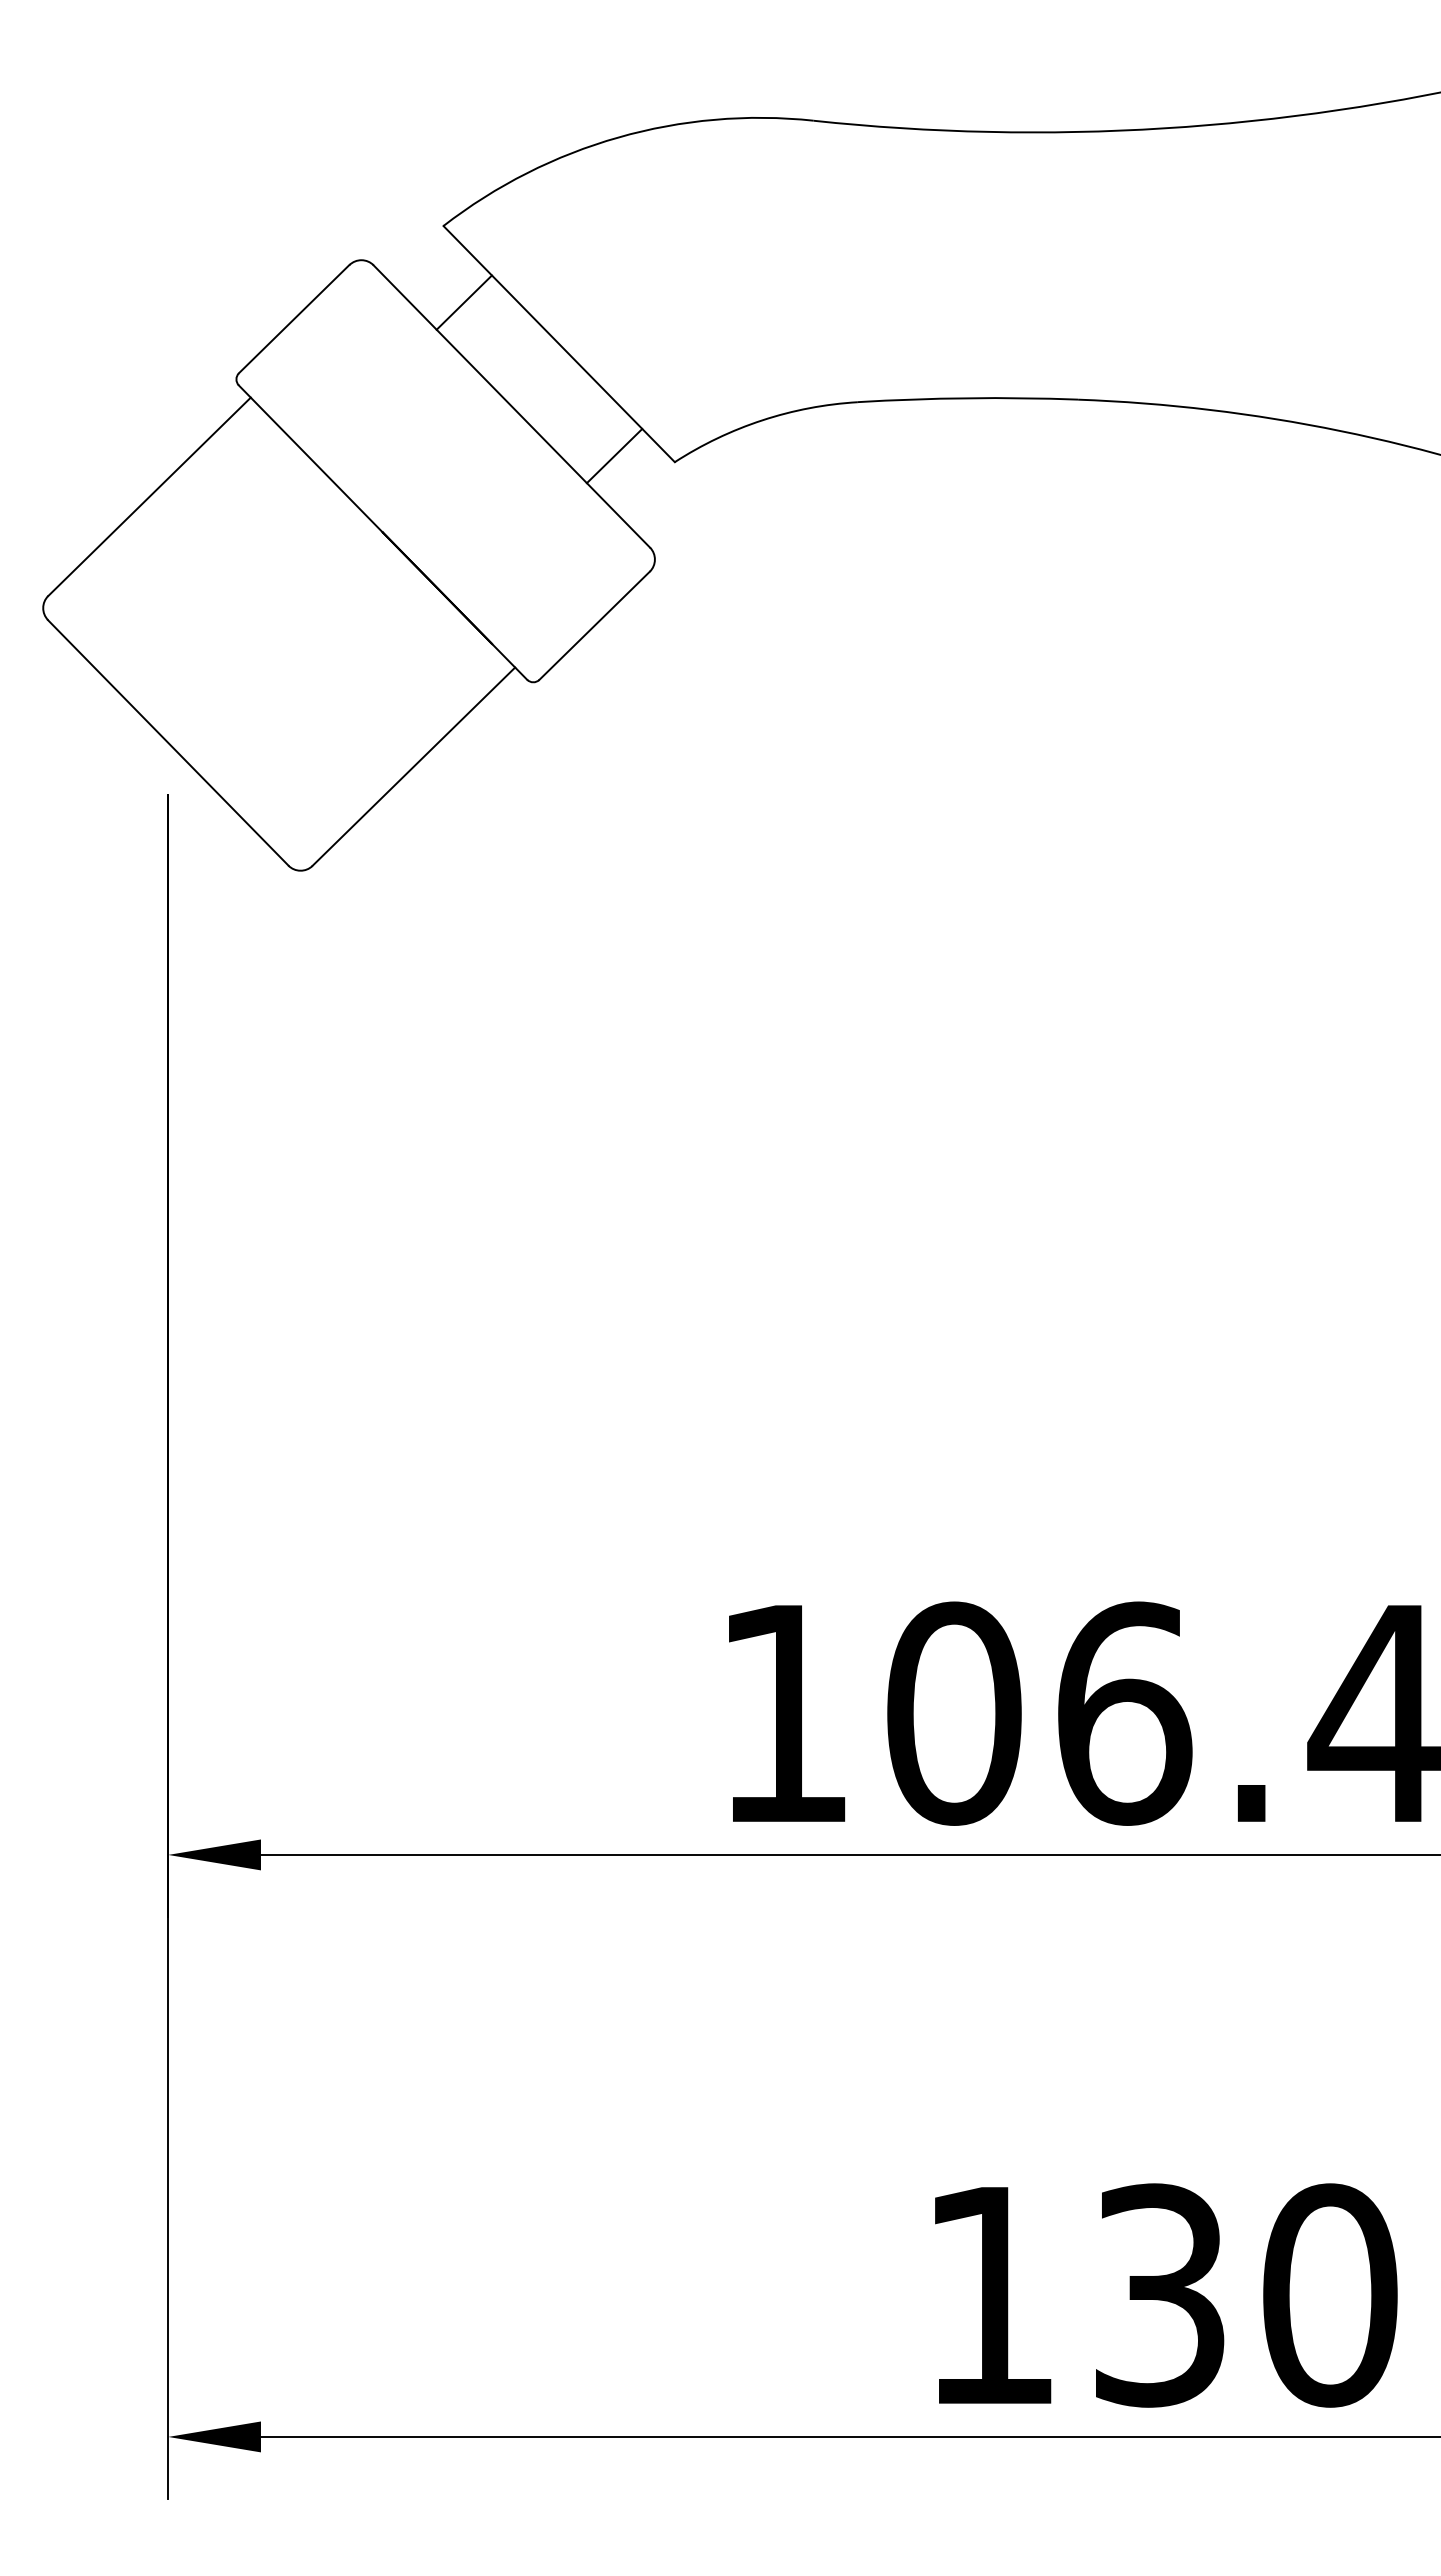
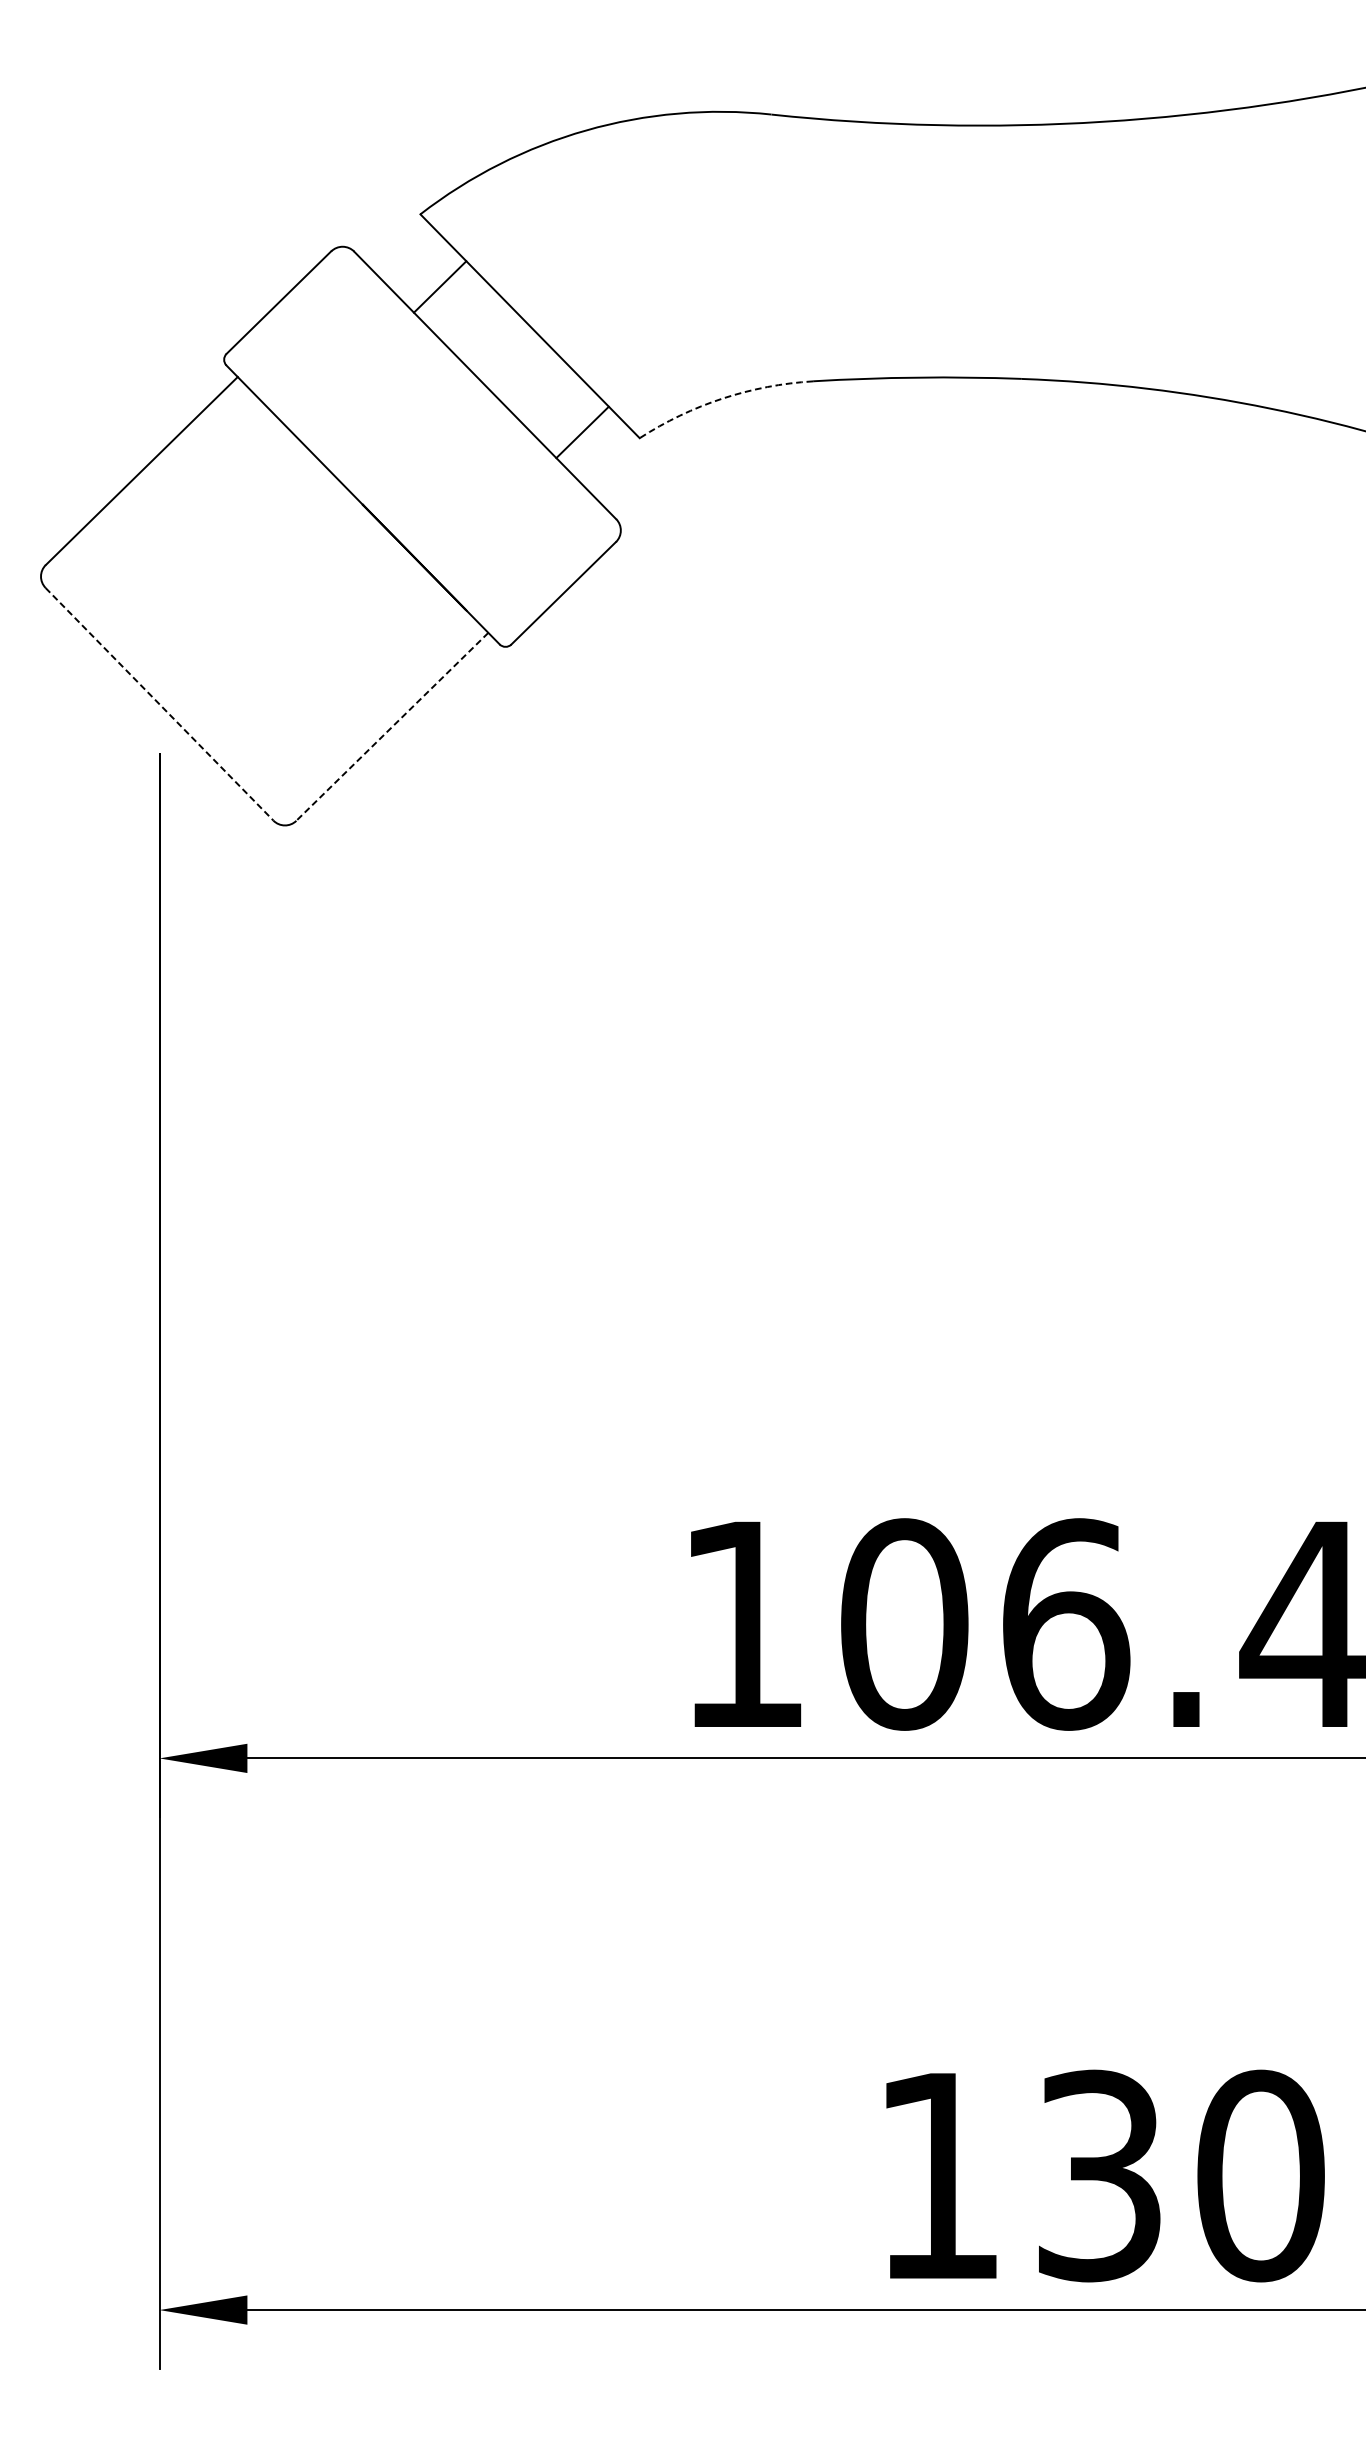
arc: (762, 420) -> (722, 398), solid -> dashed
line: (168, 742) -> (159, 703), solid -> dashed
line: (413, 766) -> (391, 726), solid -> dashed

